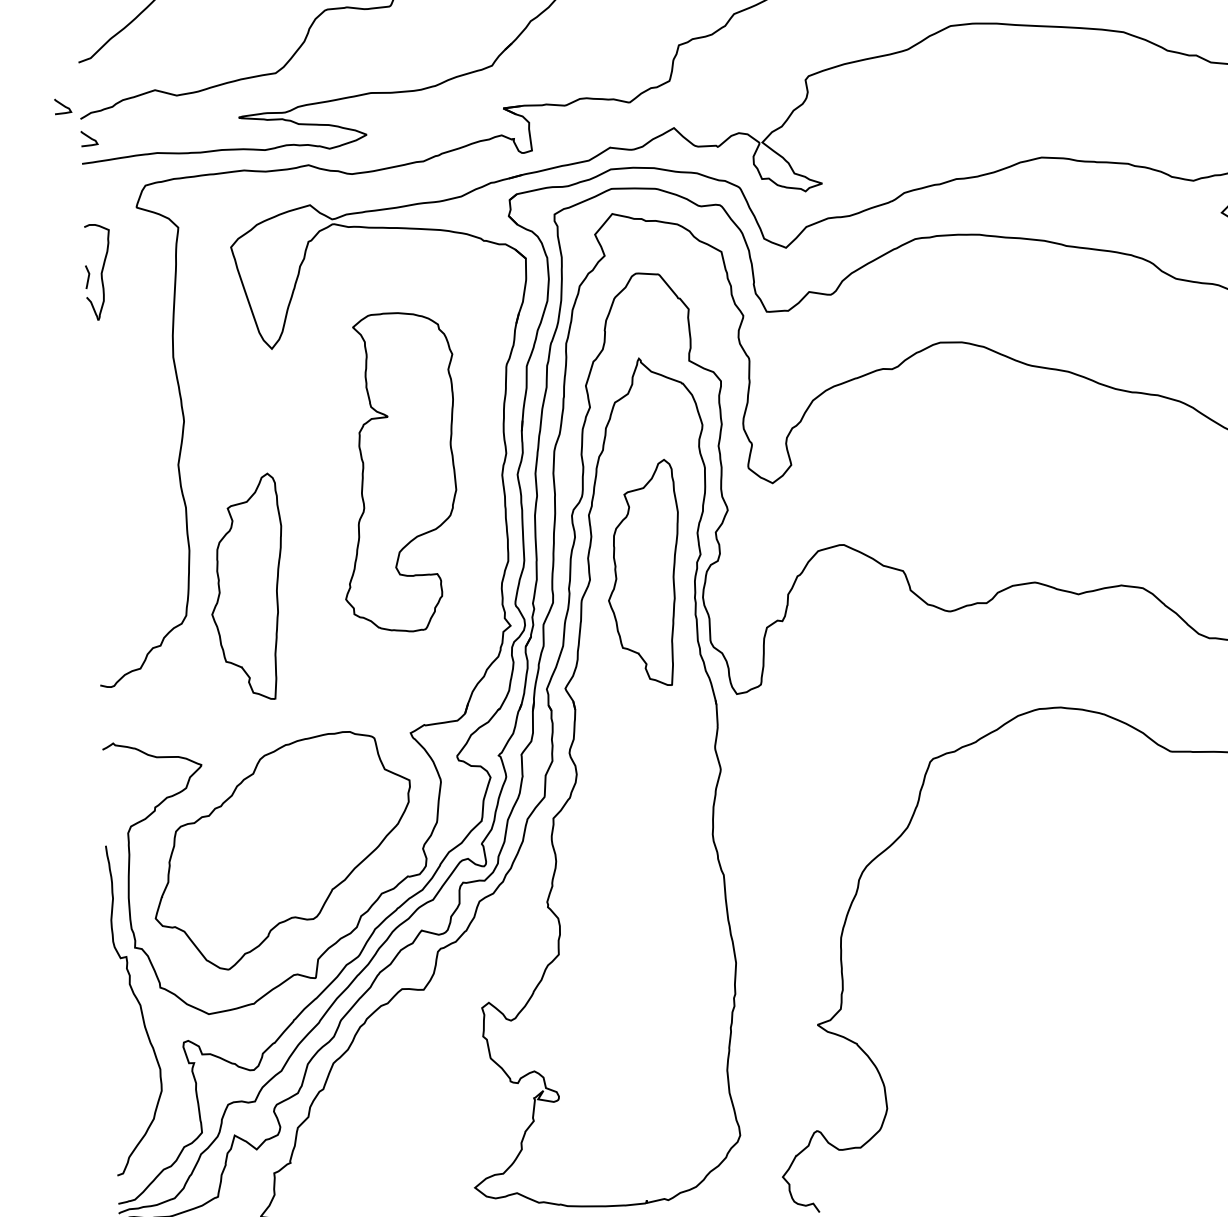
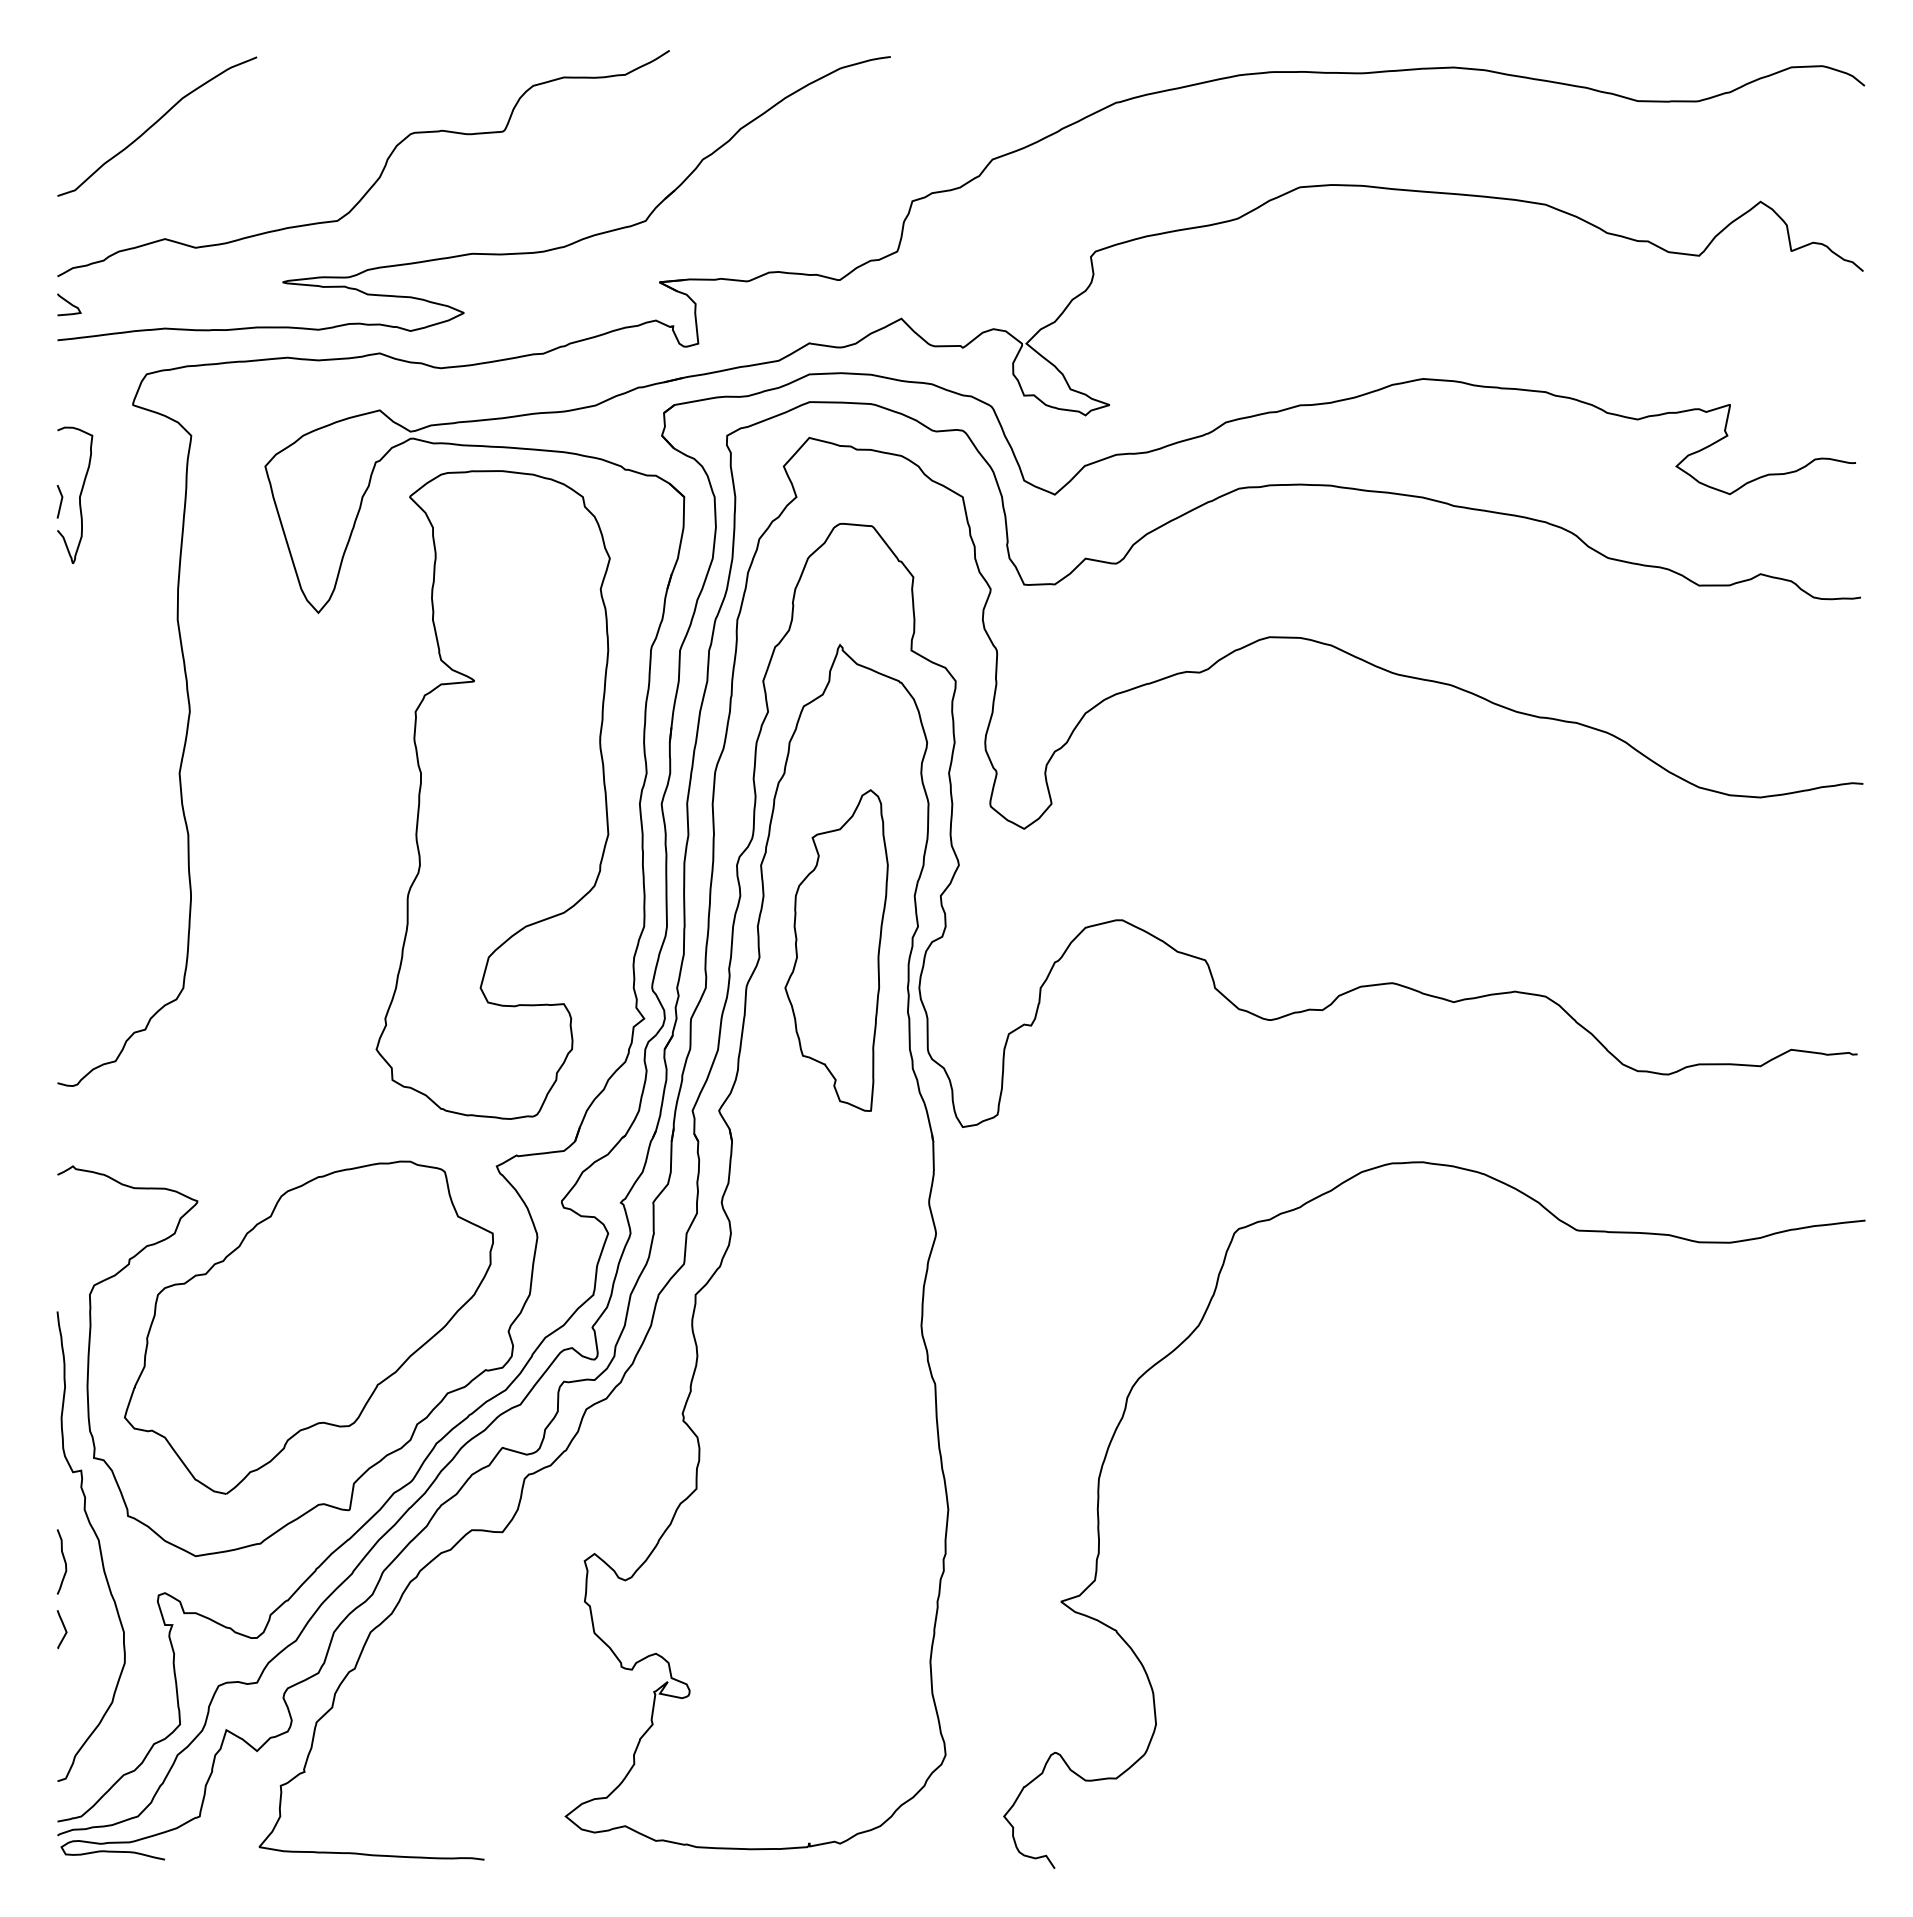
curve: (63, 106) -> (33, 257), removed
part: (398, 472) -> (492, 794), size x1.43
part: (247, 587) -> (271, 950), removed
curve: (116, 1020) -> (63, 1560), added
curve: (117, 1067) -> (63, 1627), added

